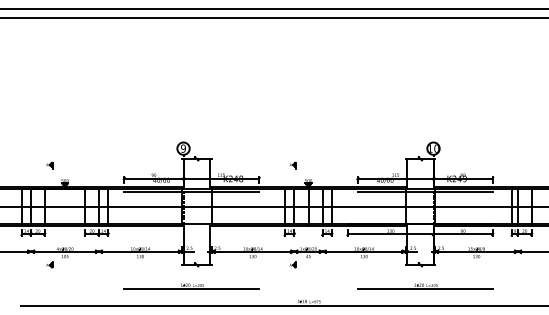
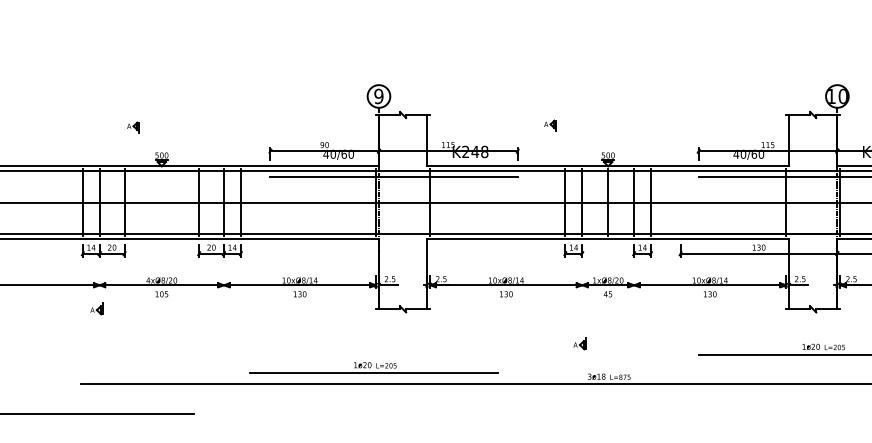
part: (292, 165) -> (549, 125), moved
part: (49, 264) -> (96, 308), moved
part: (292, 264) -> (578, 343), moved
part: (191, 286) -> (373, 367), moved

